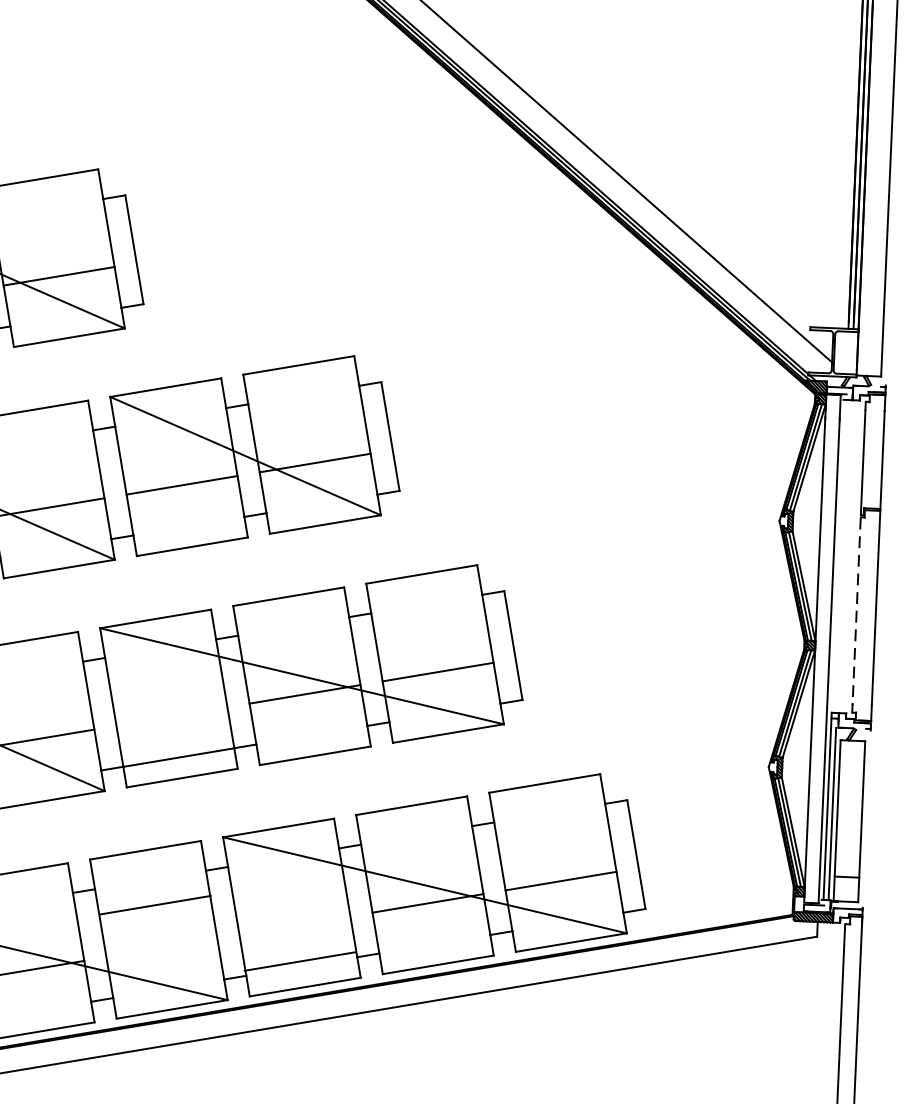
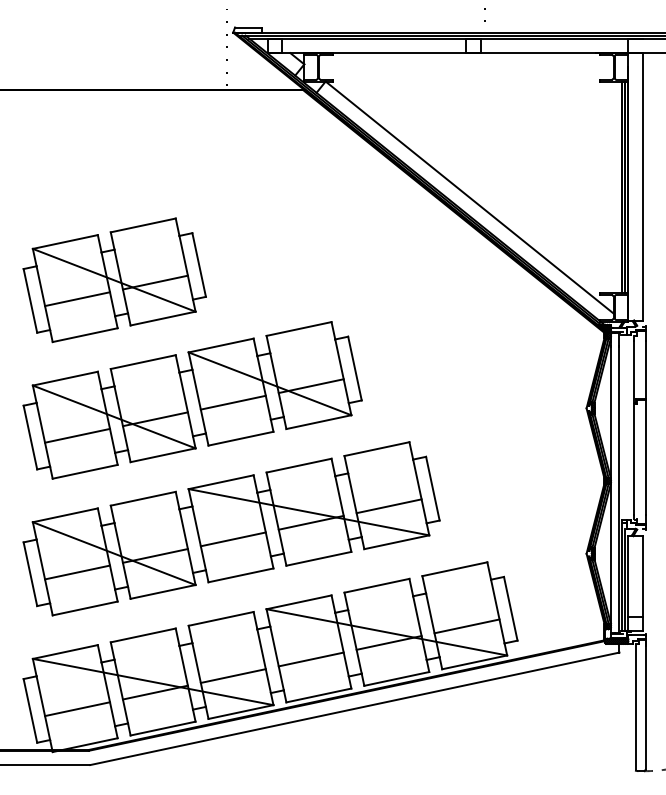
line: (856, 611) -> (634, 459), dashed -> solid
line: (177, 757) -> (232, 539), moved
line: (153, 904) -> (232, 675), moved
line: (298, 961) -> (310, 659), moved

